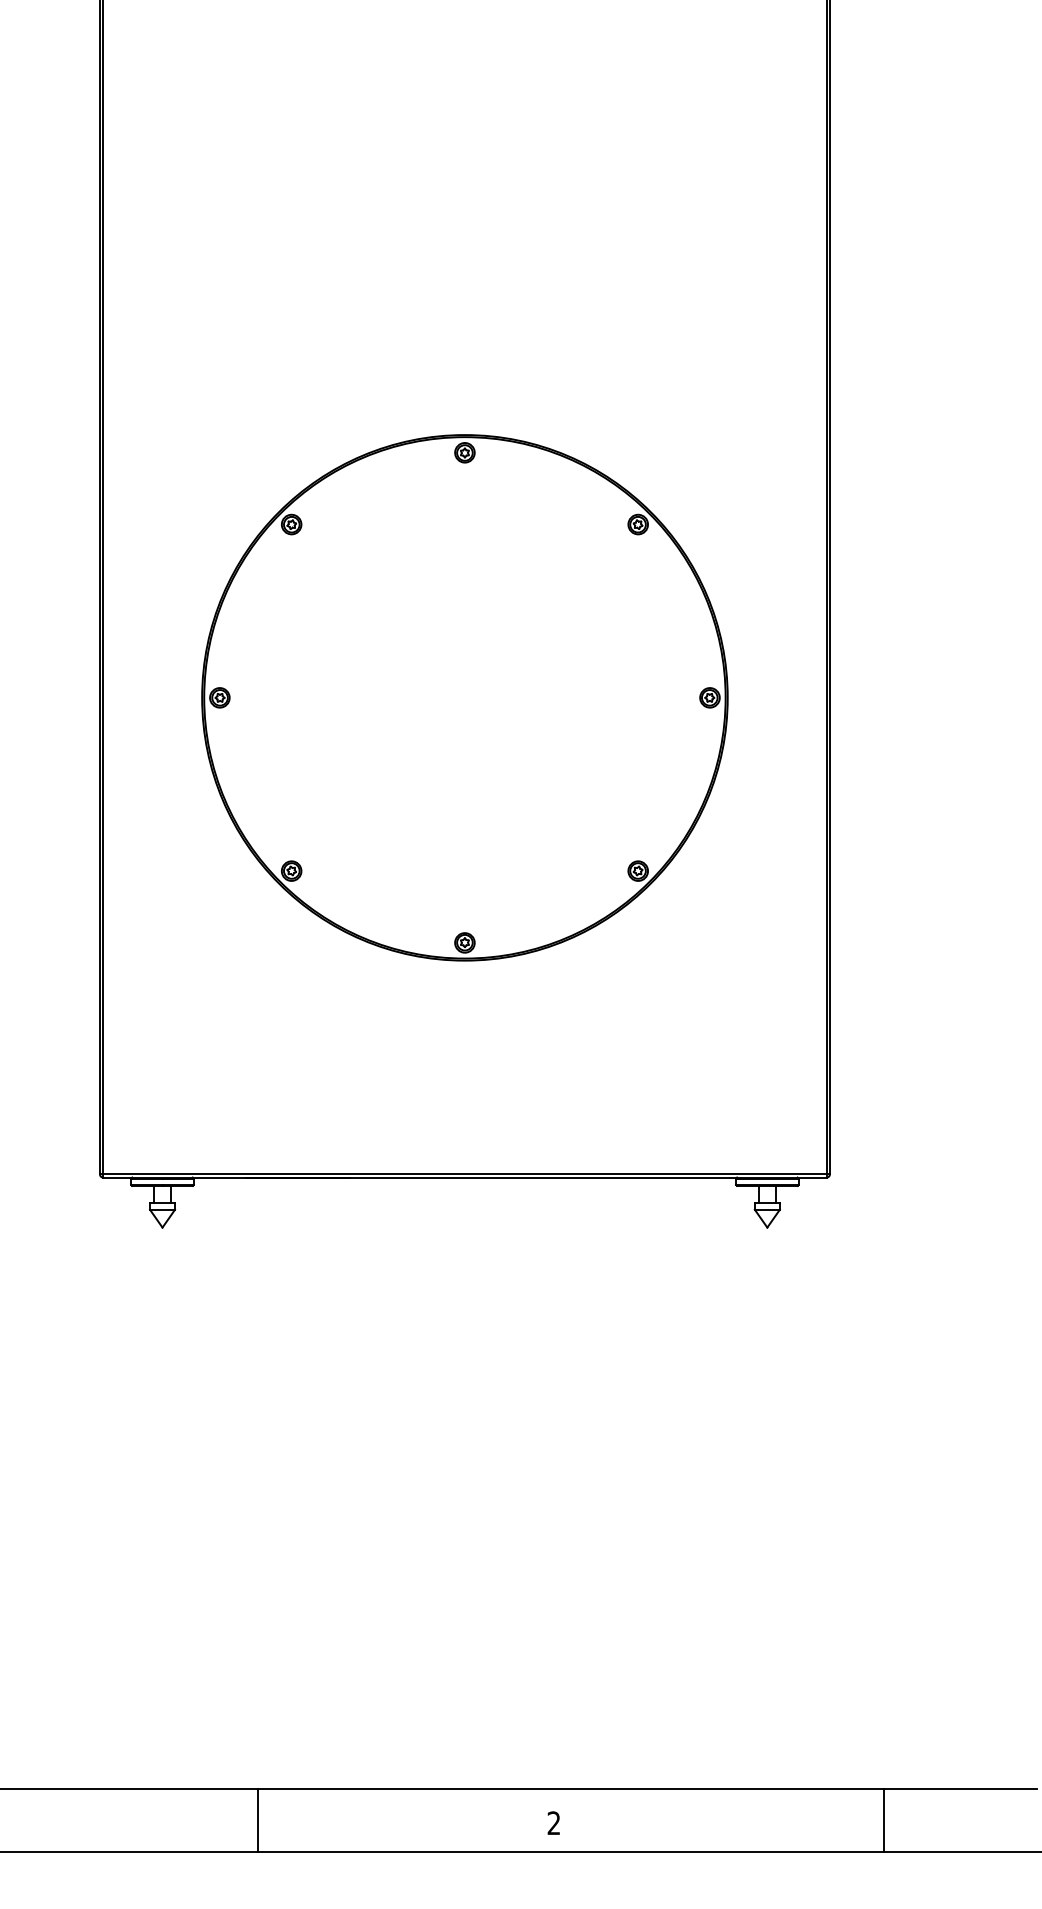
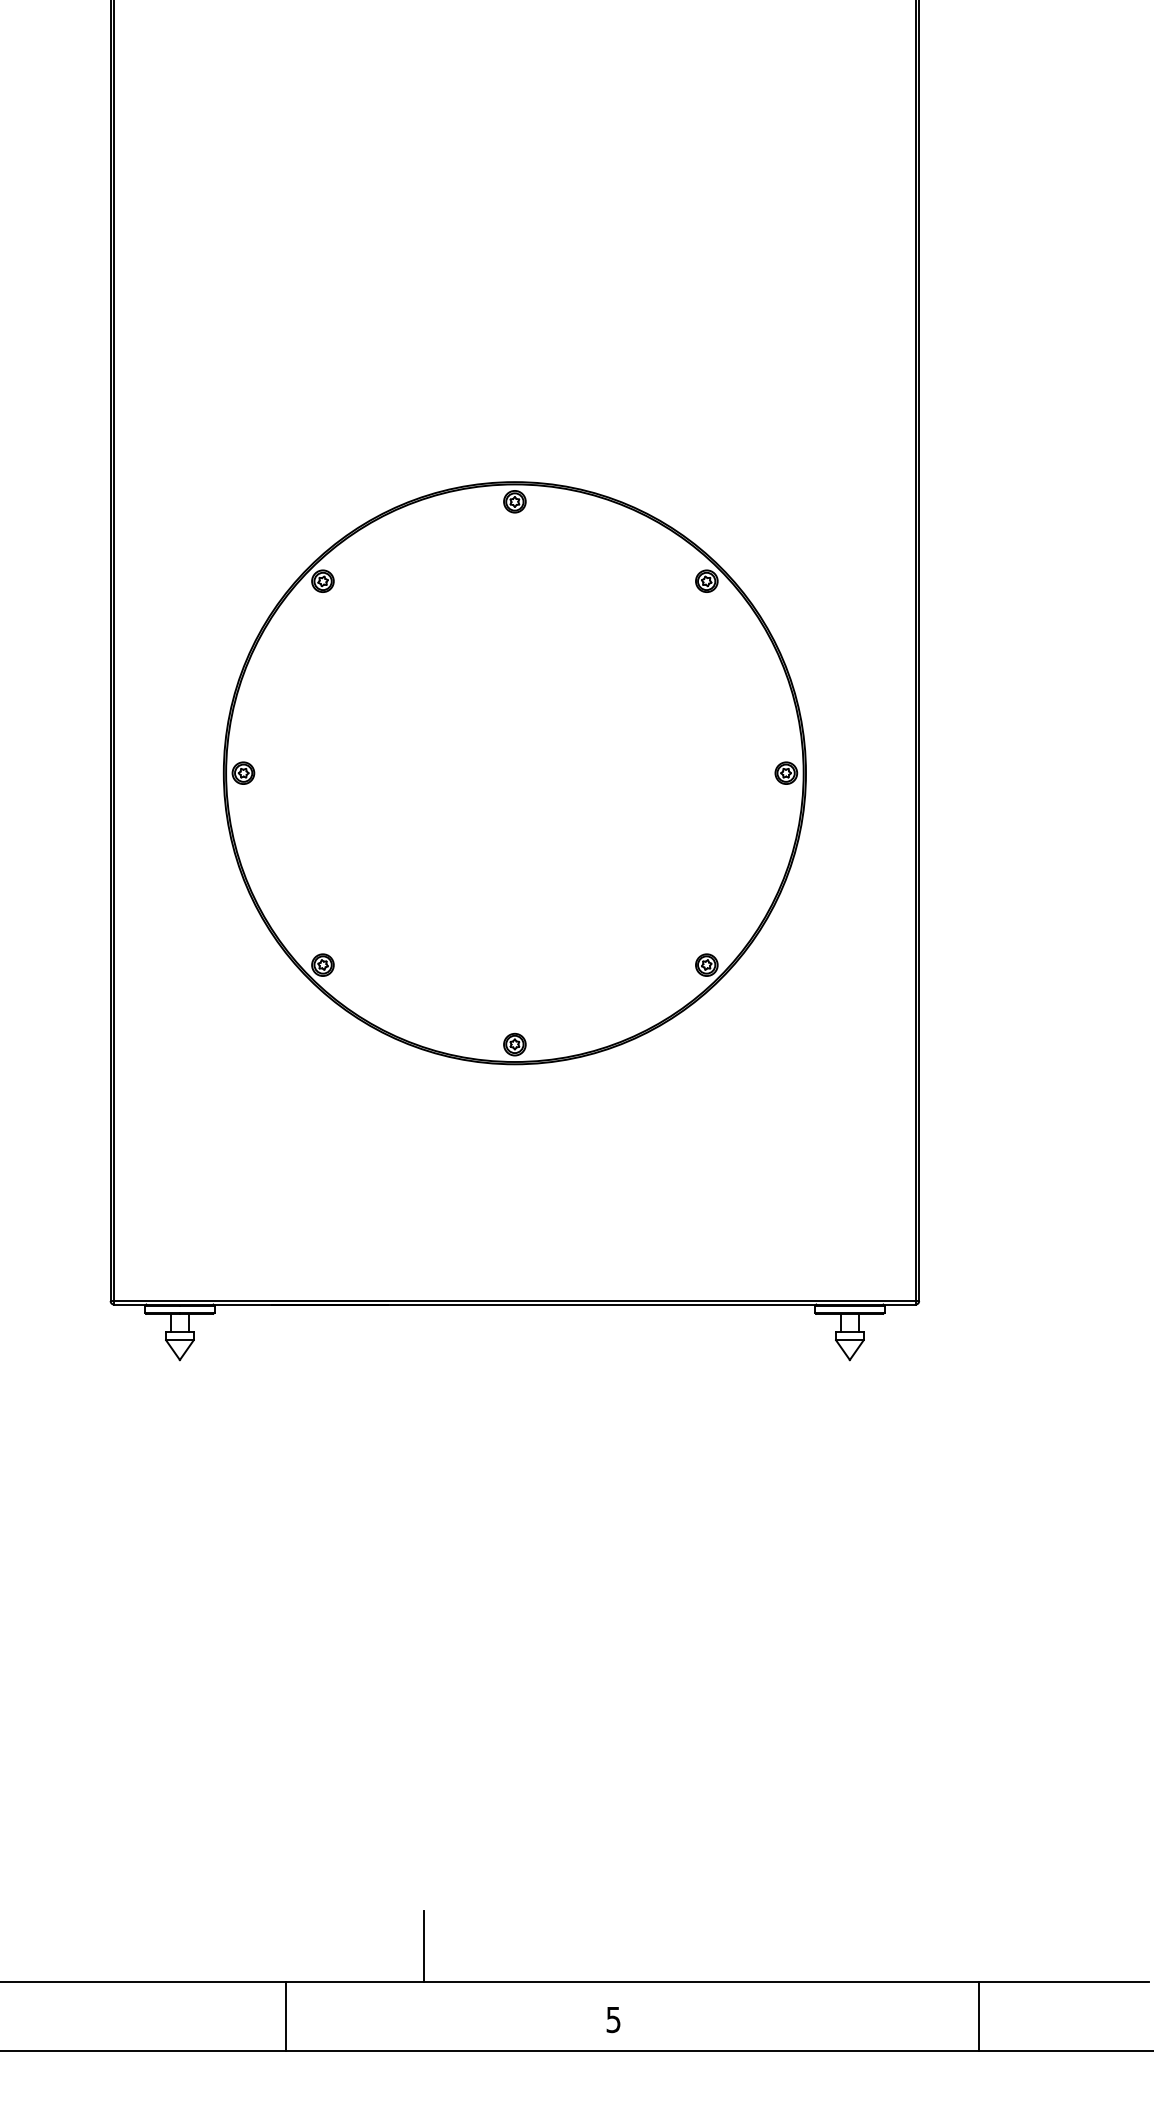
line: (383, 1757) -> (424, 1946), added
text: (553, 1823) -> (613, 2020), 2 -> 5

